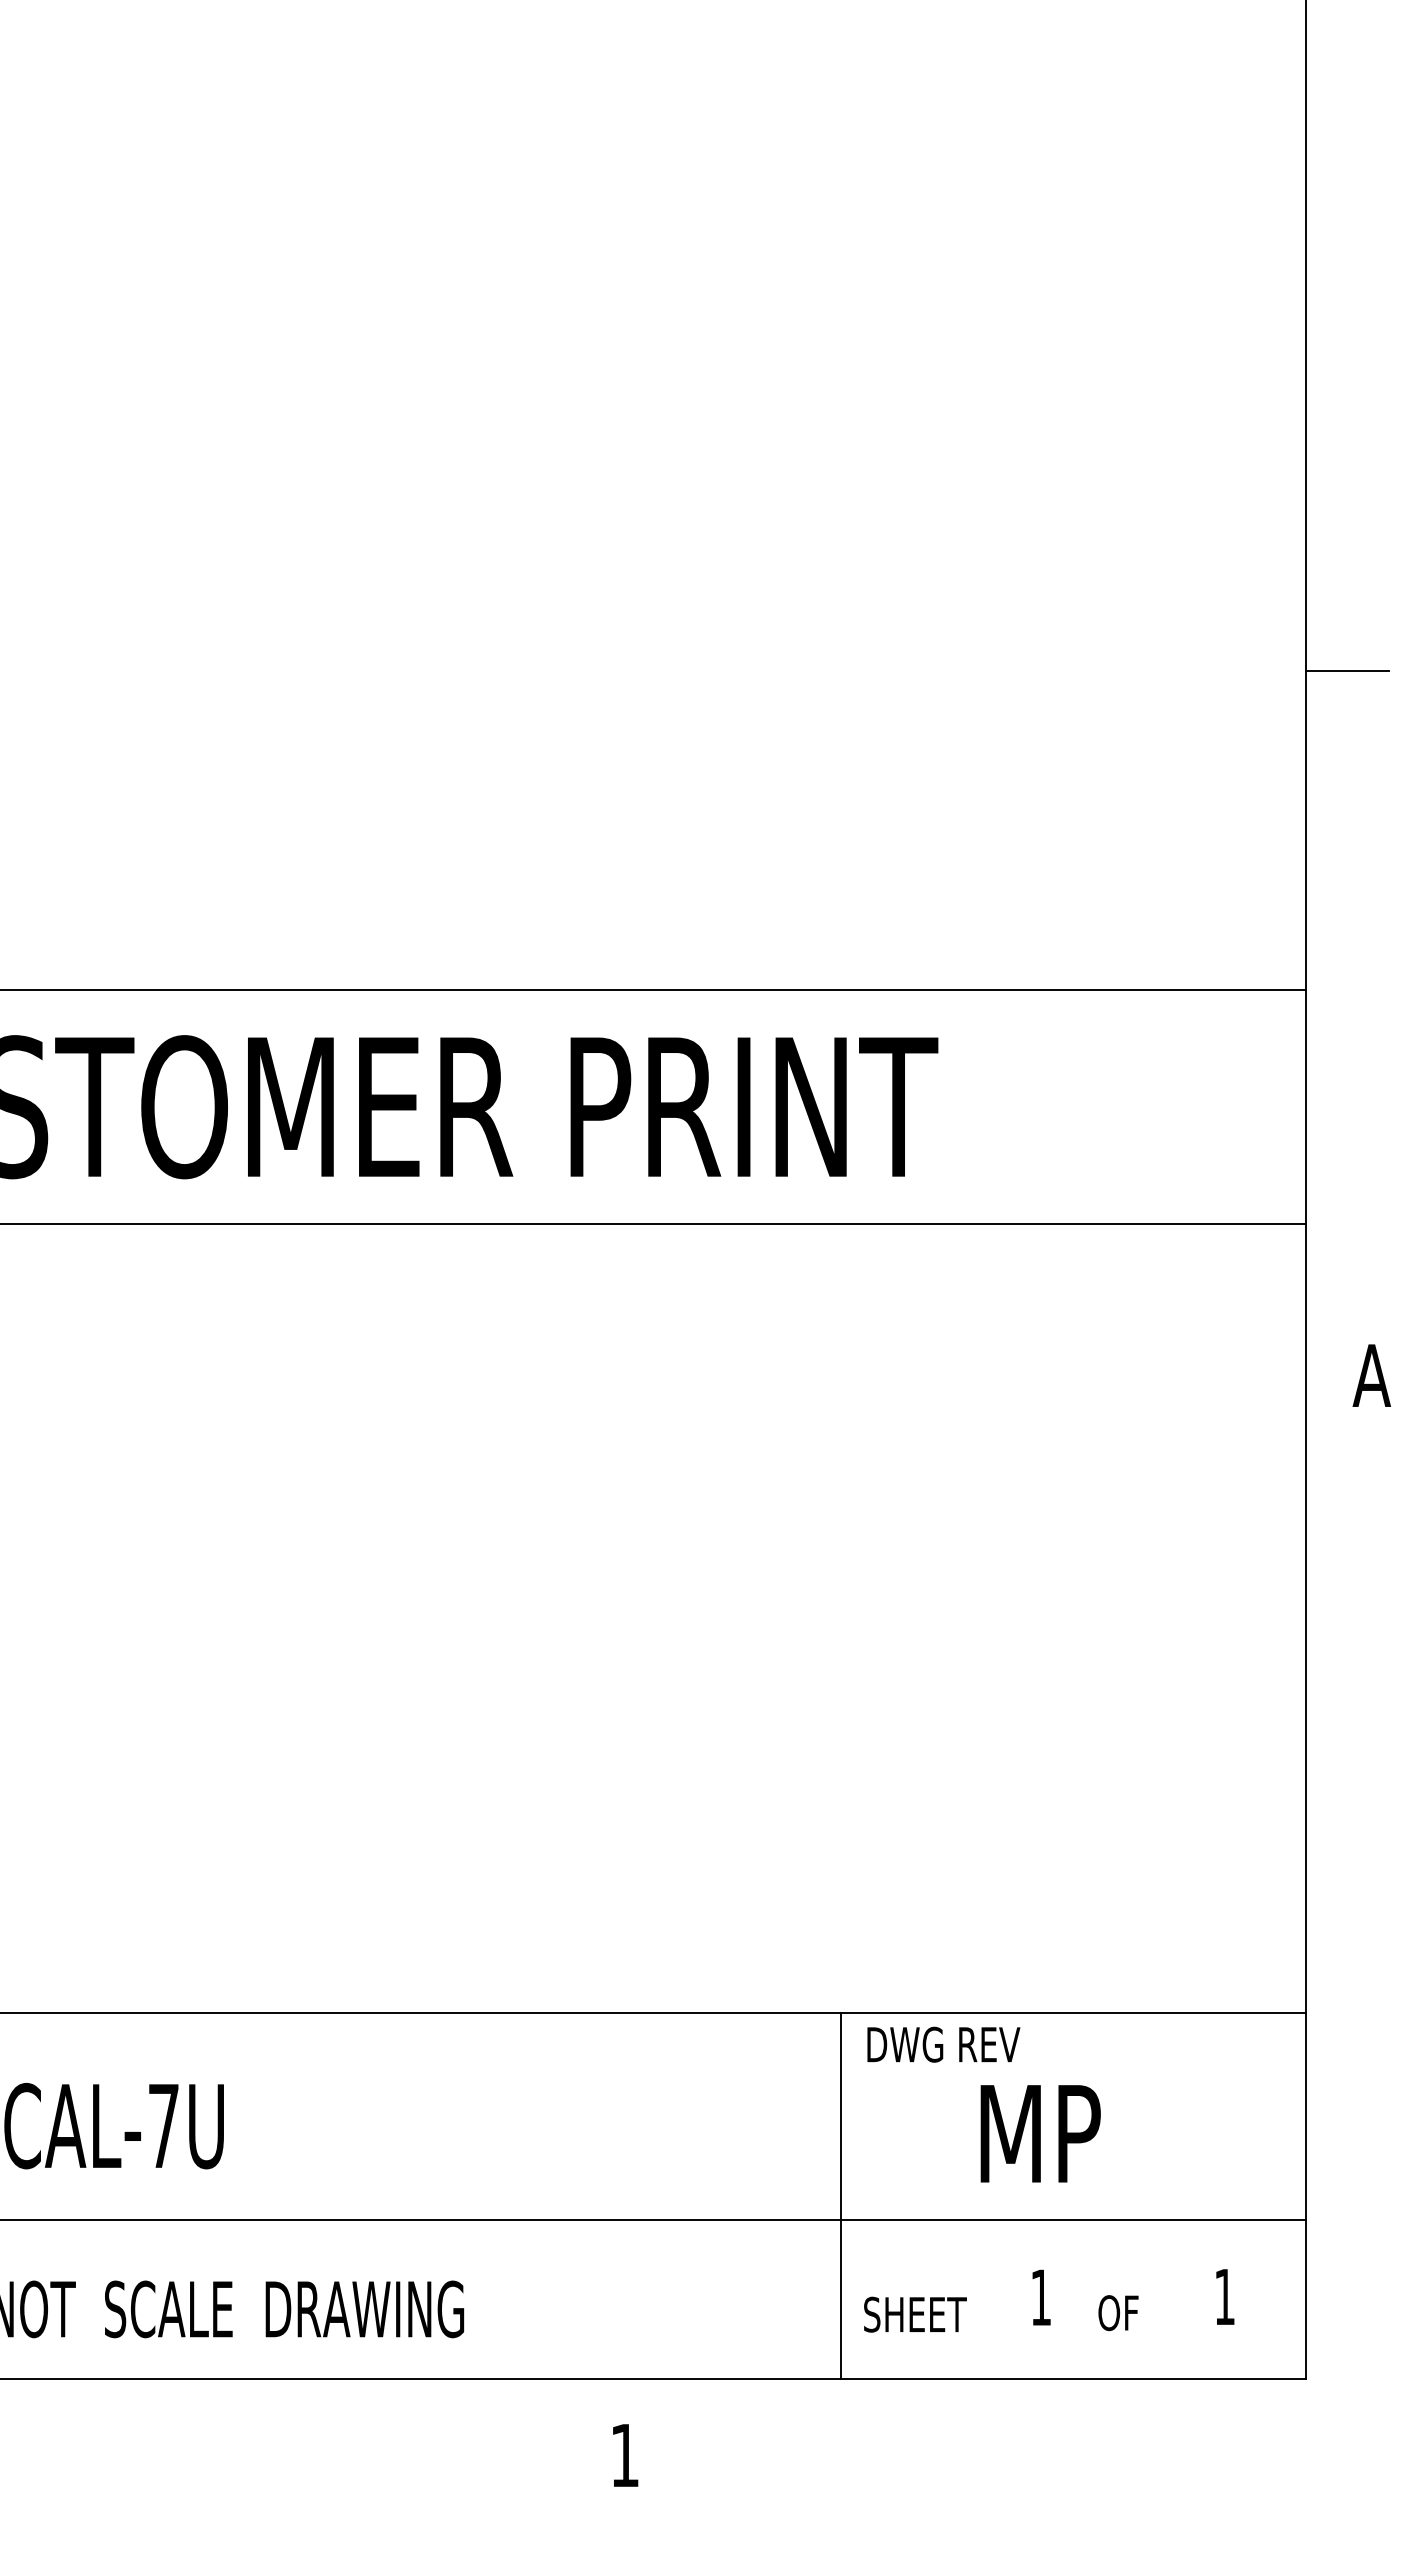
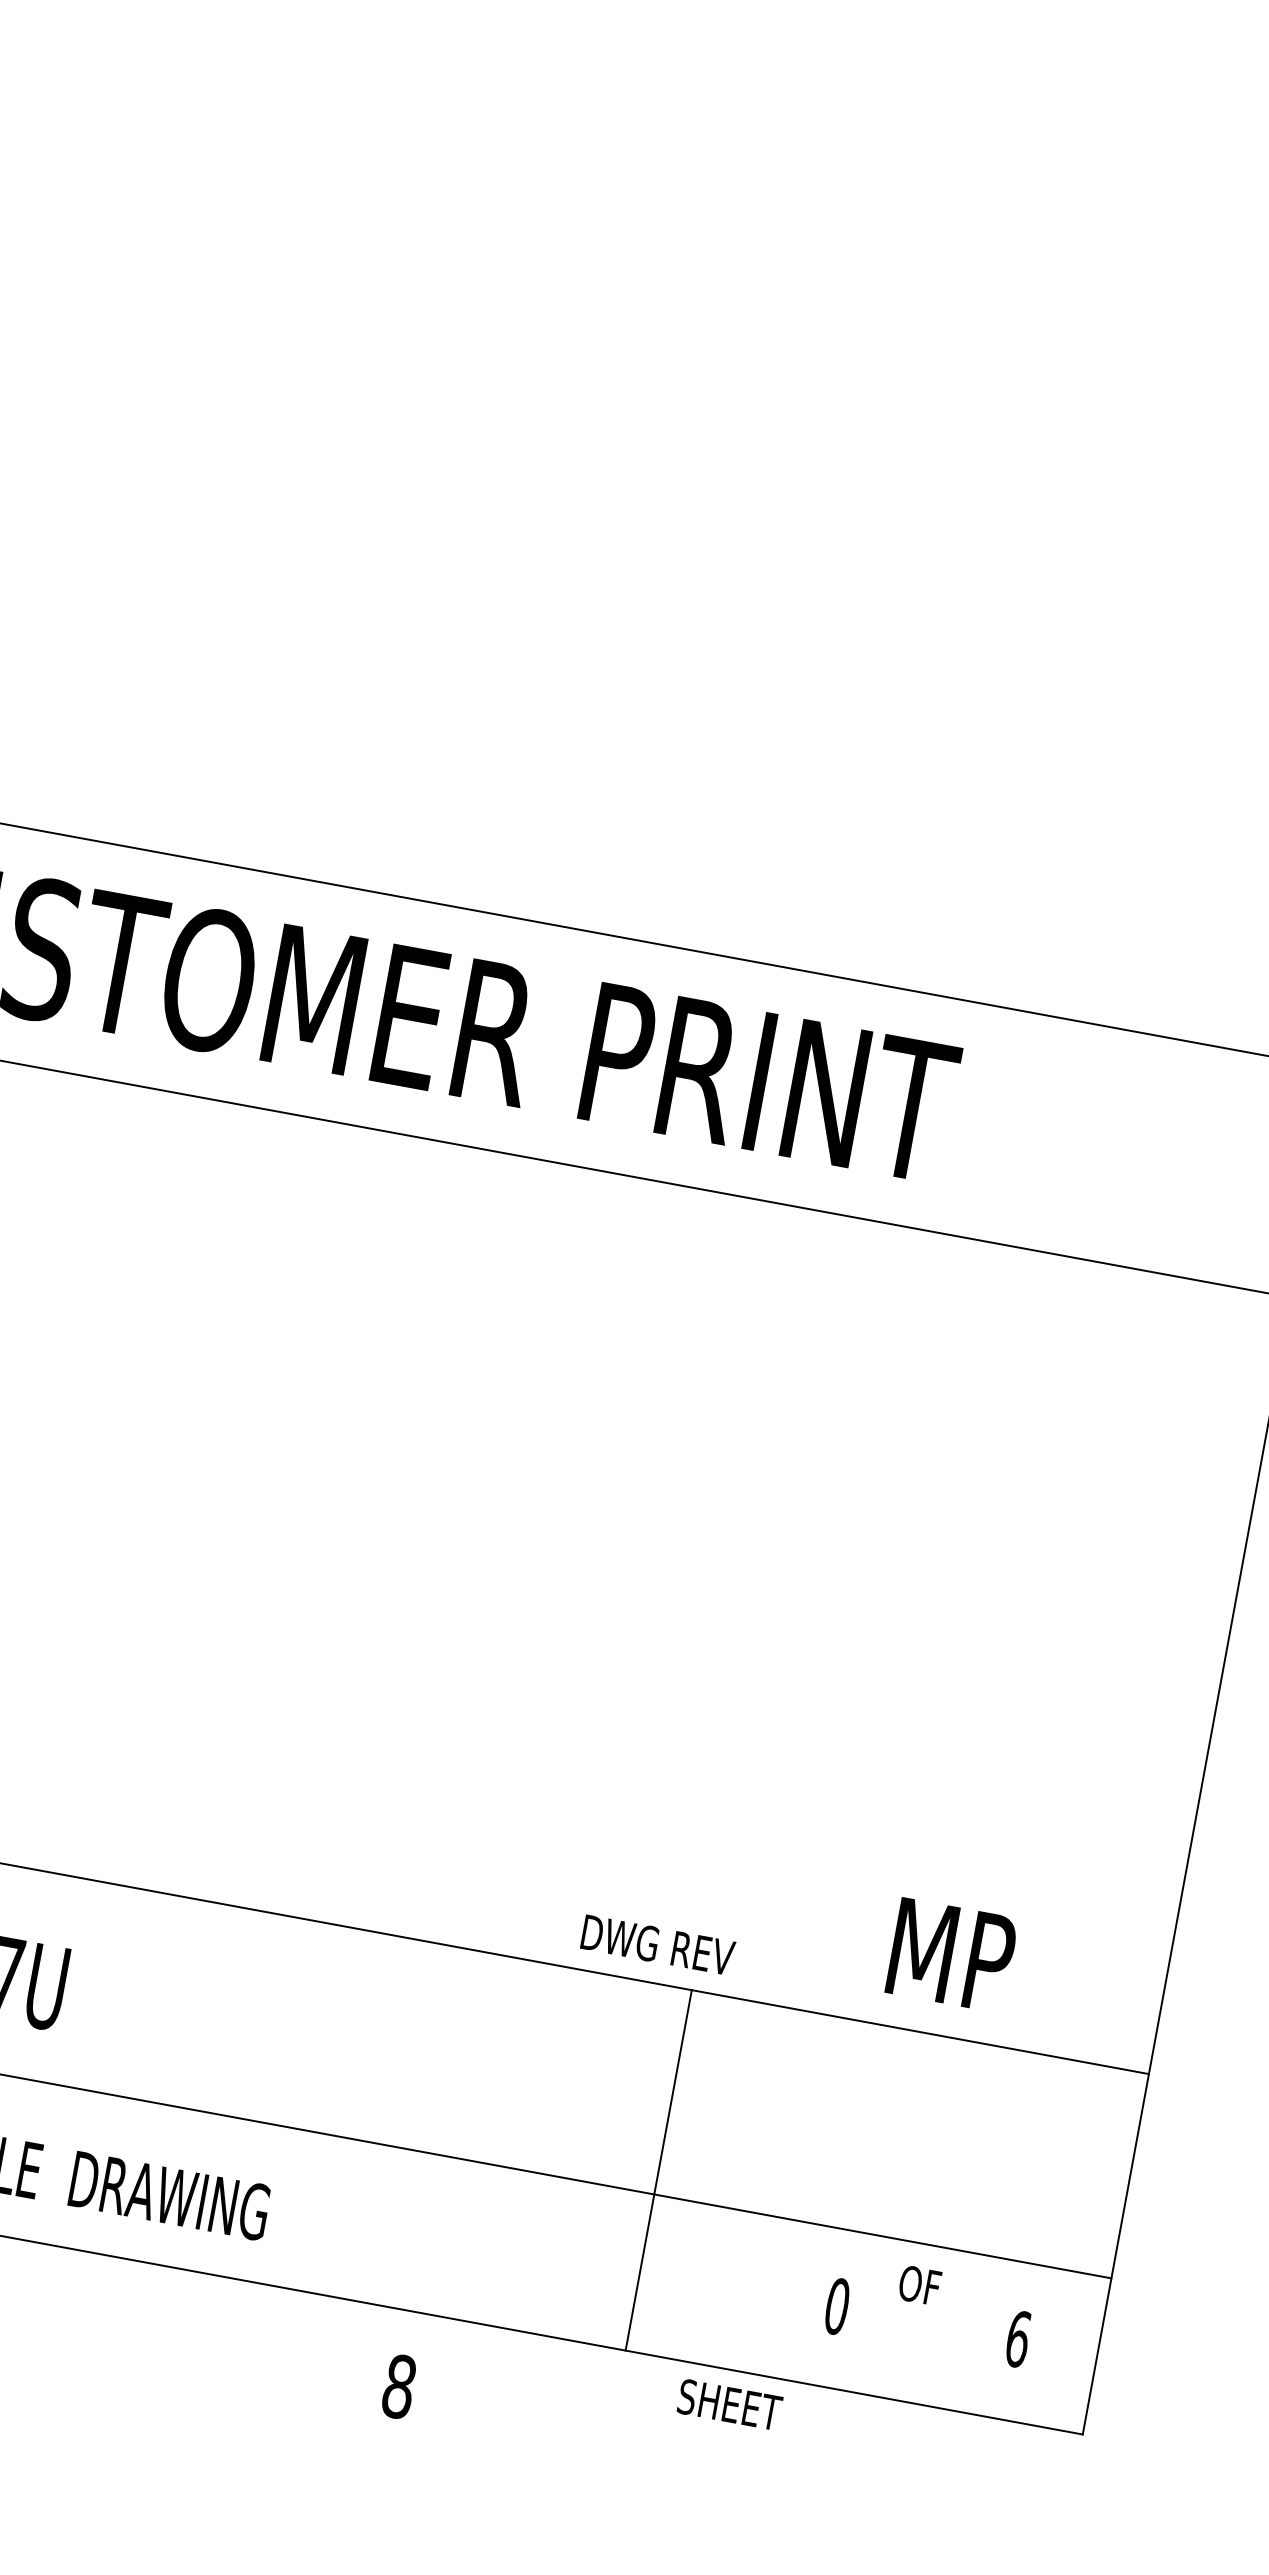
text: (943, 2044) -> (657, 1944), moved
text: (1040, 2133) -> (951, 1955), moved
text: (1224, 2296) -> (1017, 2338), 1 -> 6
text: (1040, 2297) -> (836, 2306), 1 -> 0
text: (1118, 2313) -> (919, 2285), moved
text: (915, 2314) -> (730, 2404), moved
text: (624, 2455) -> (398, 2386), 1 -> 8

